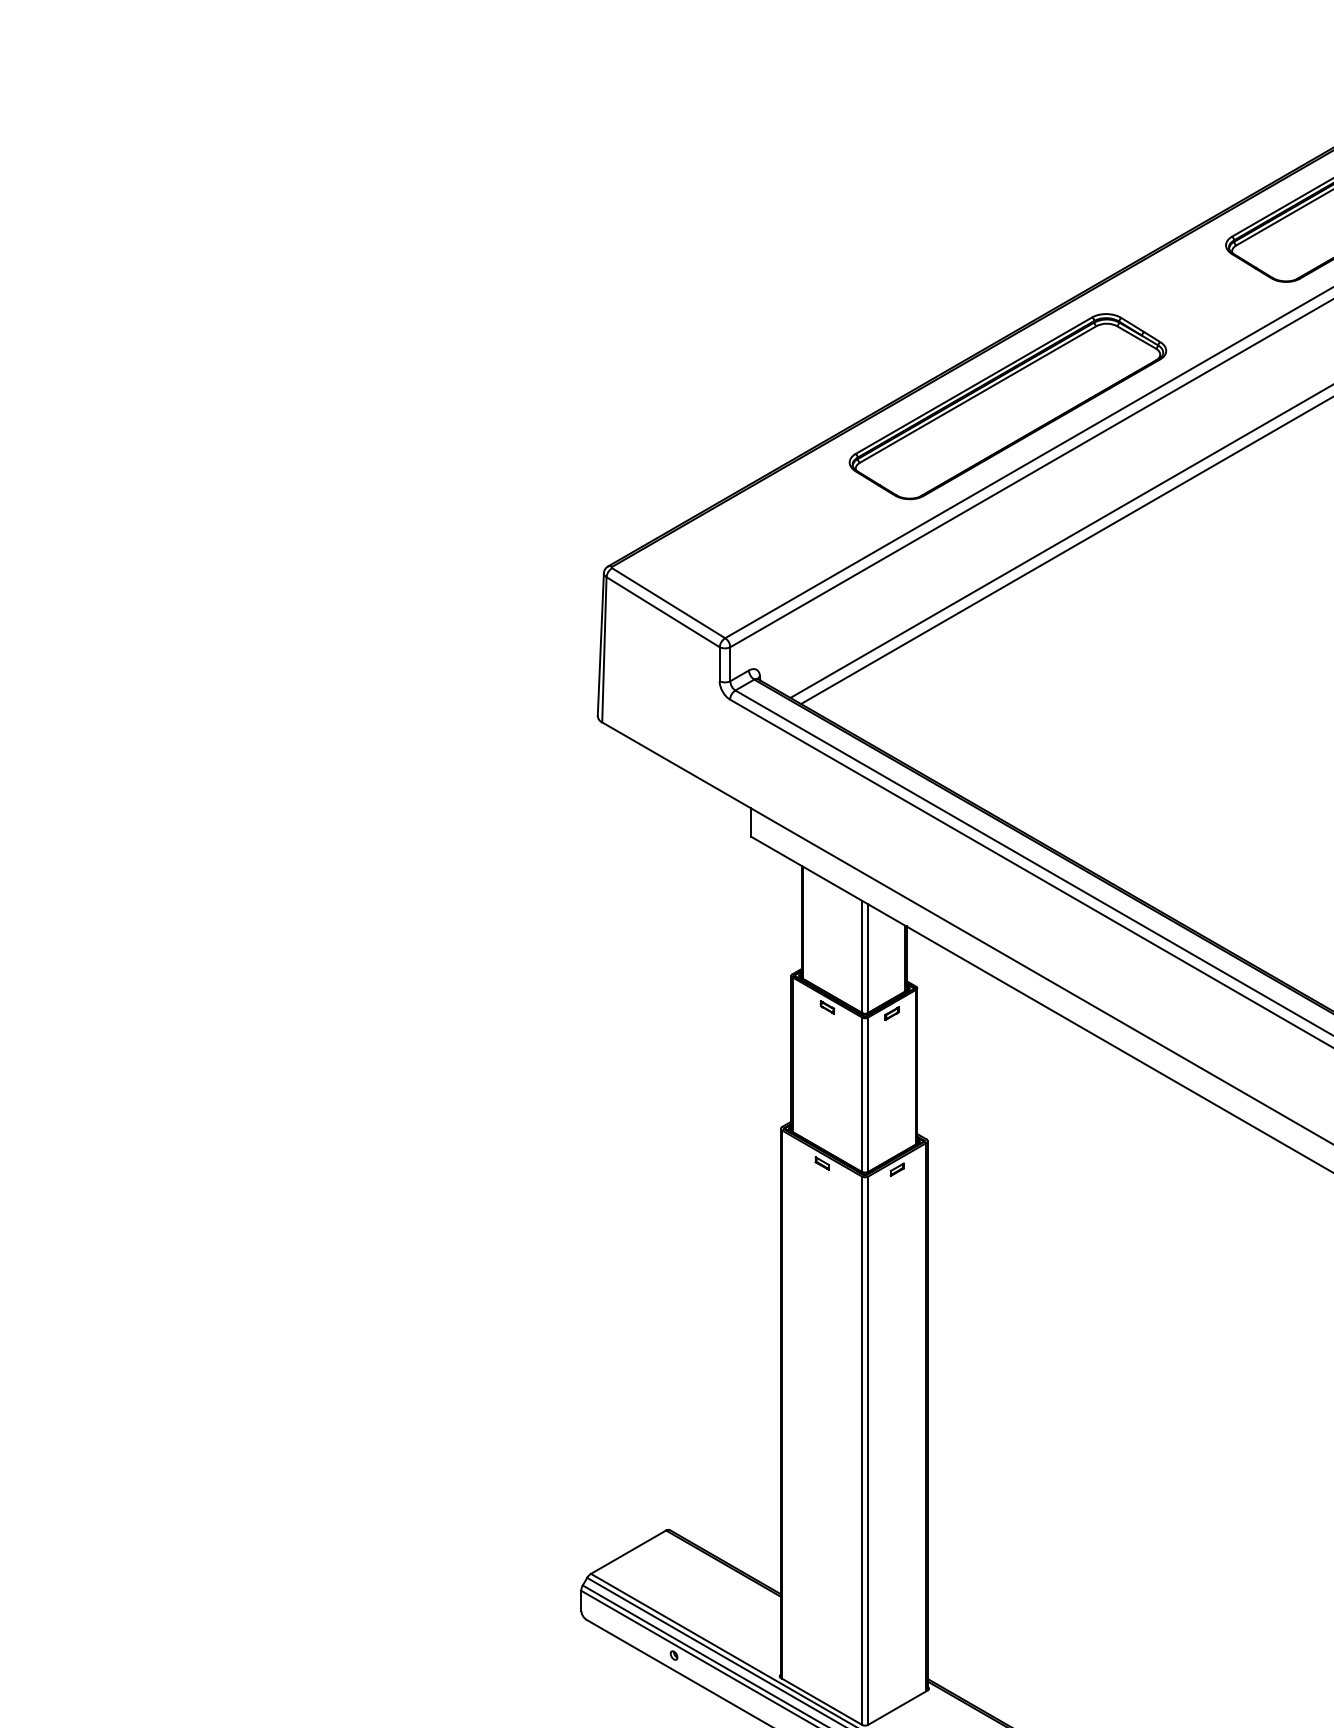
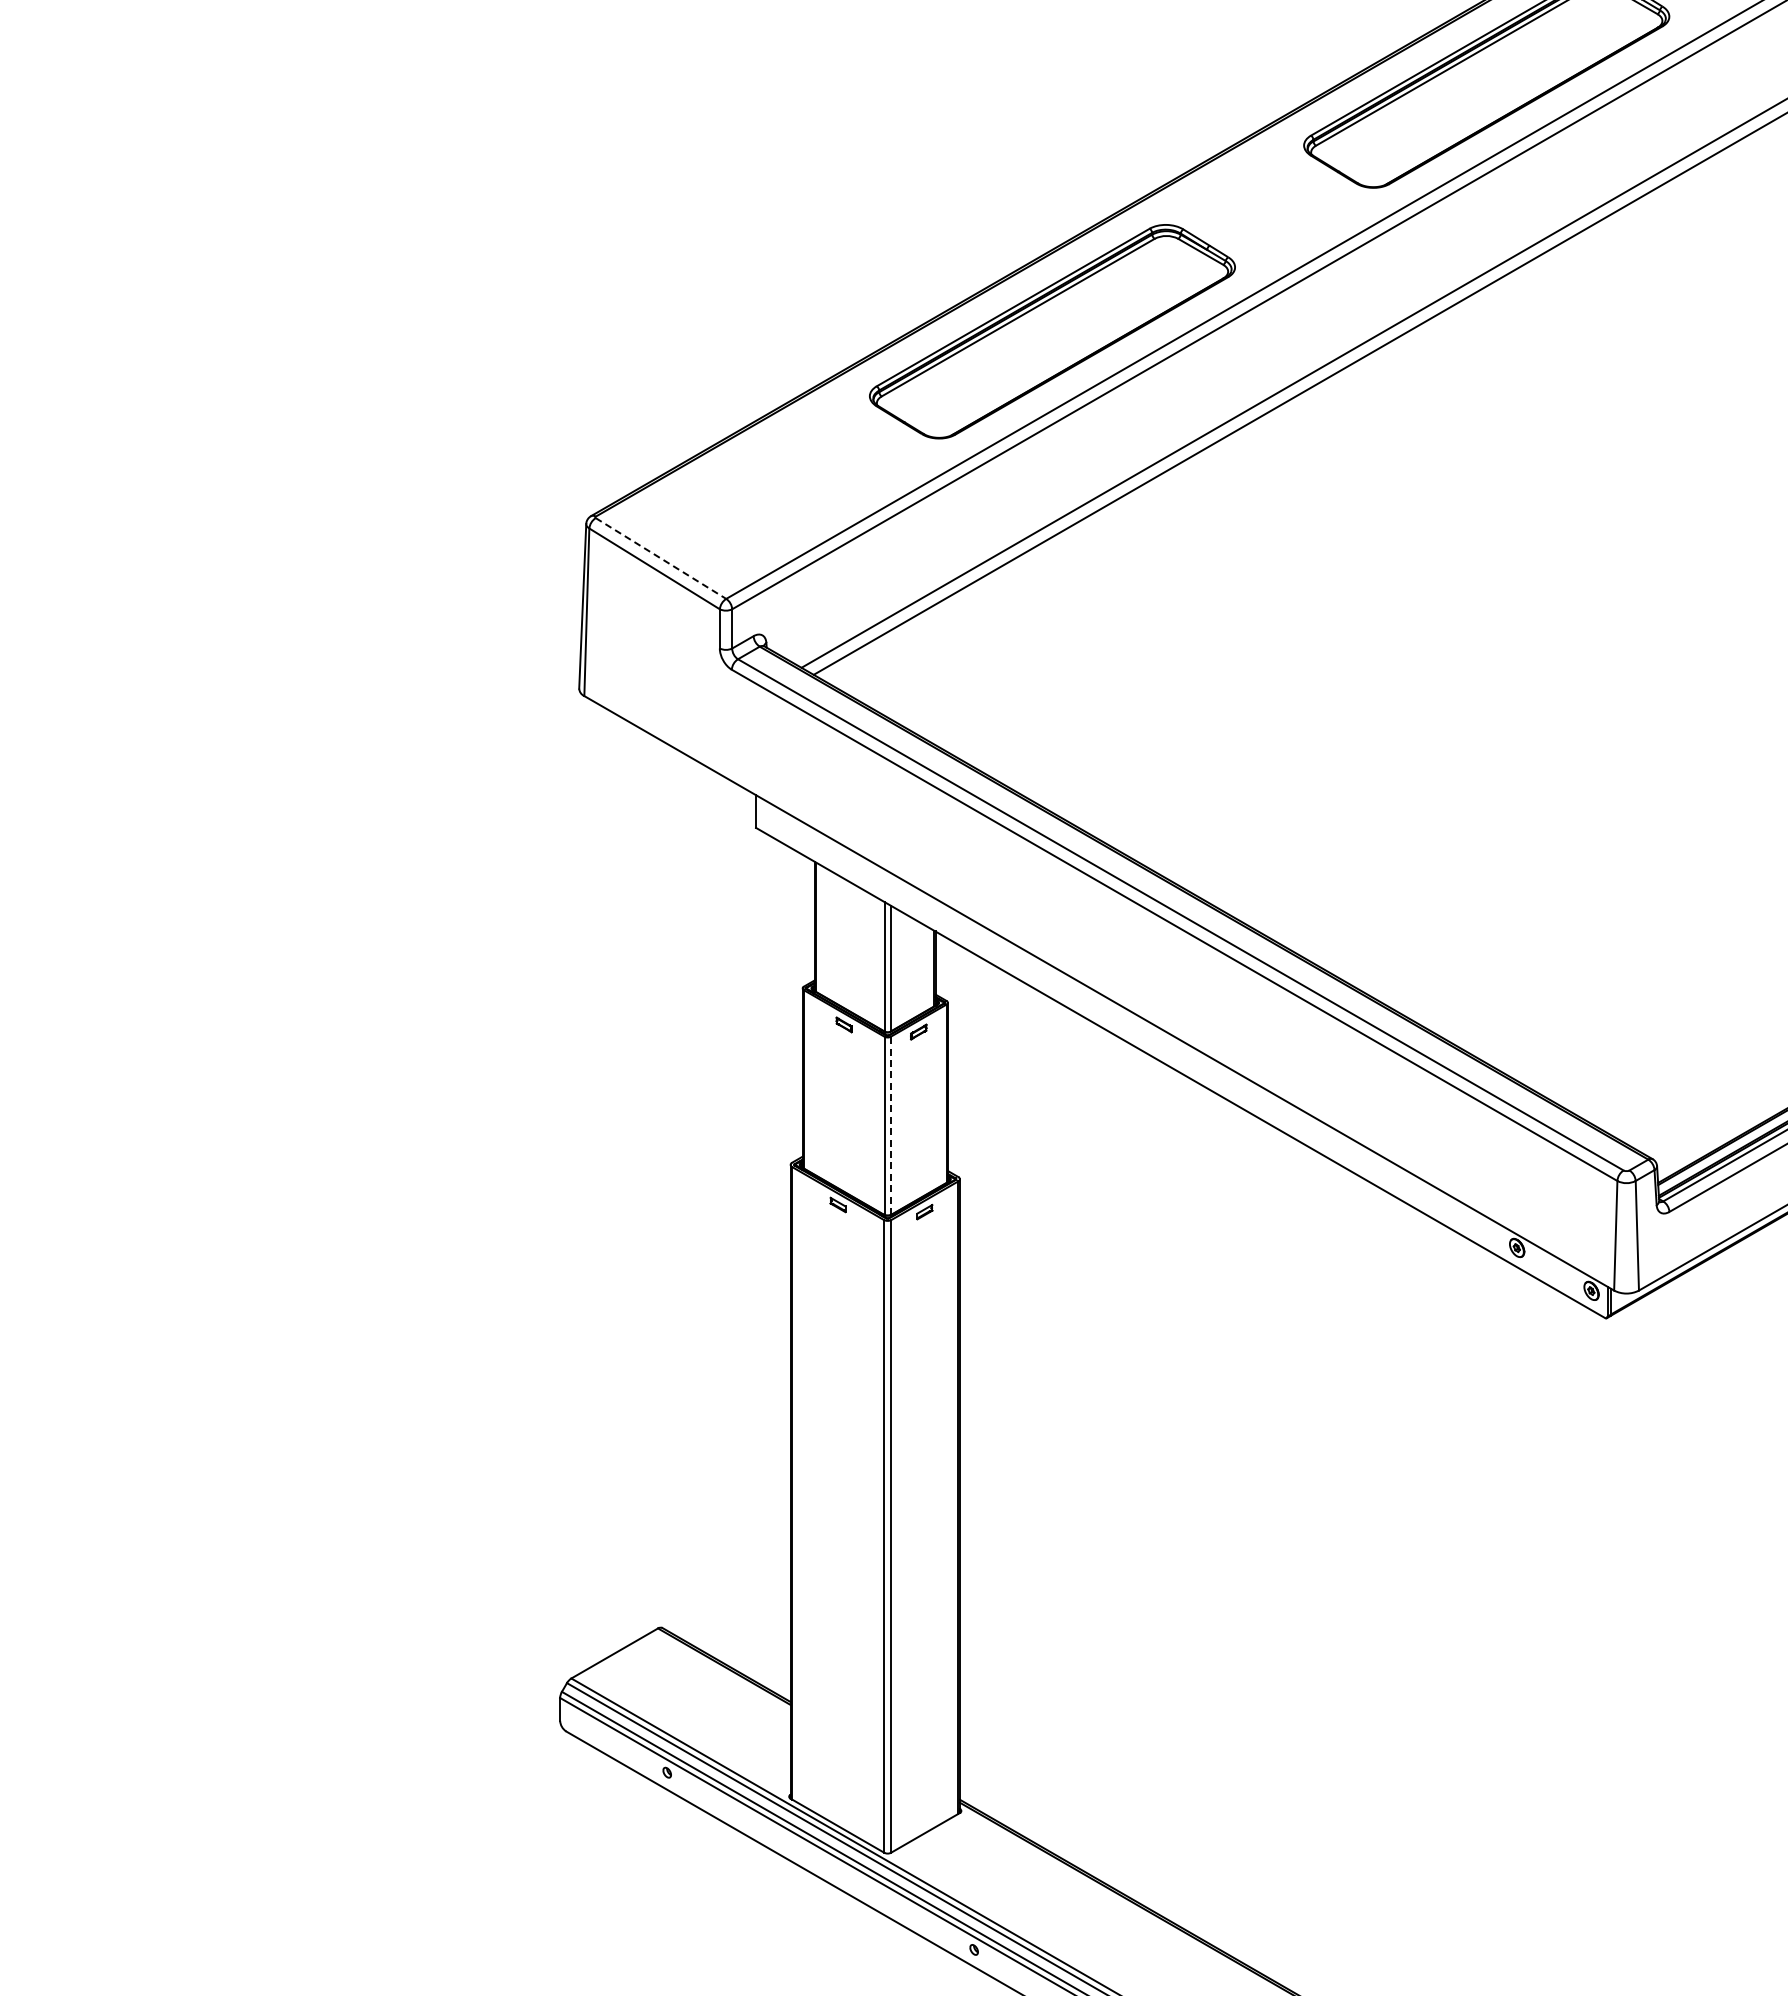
line: (669, 603) -> (661, 558), solid -> dashed
line: (867, 1094) -> (890, 1125), solid -> dashed

